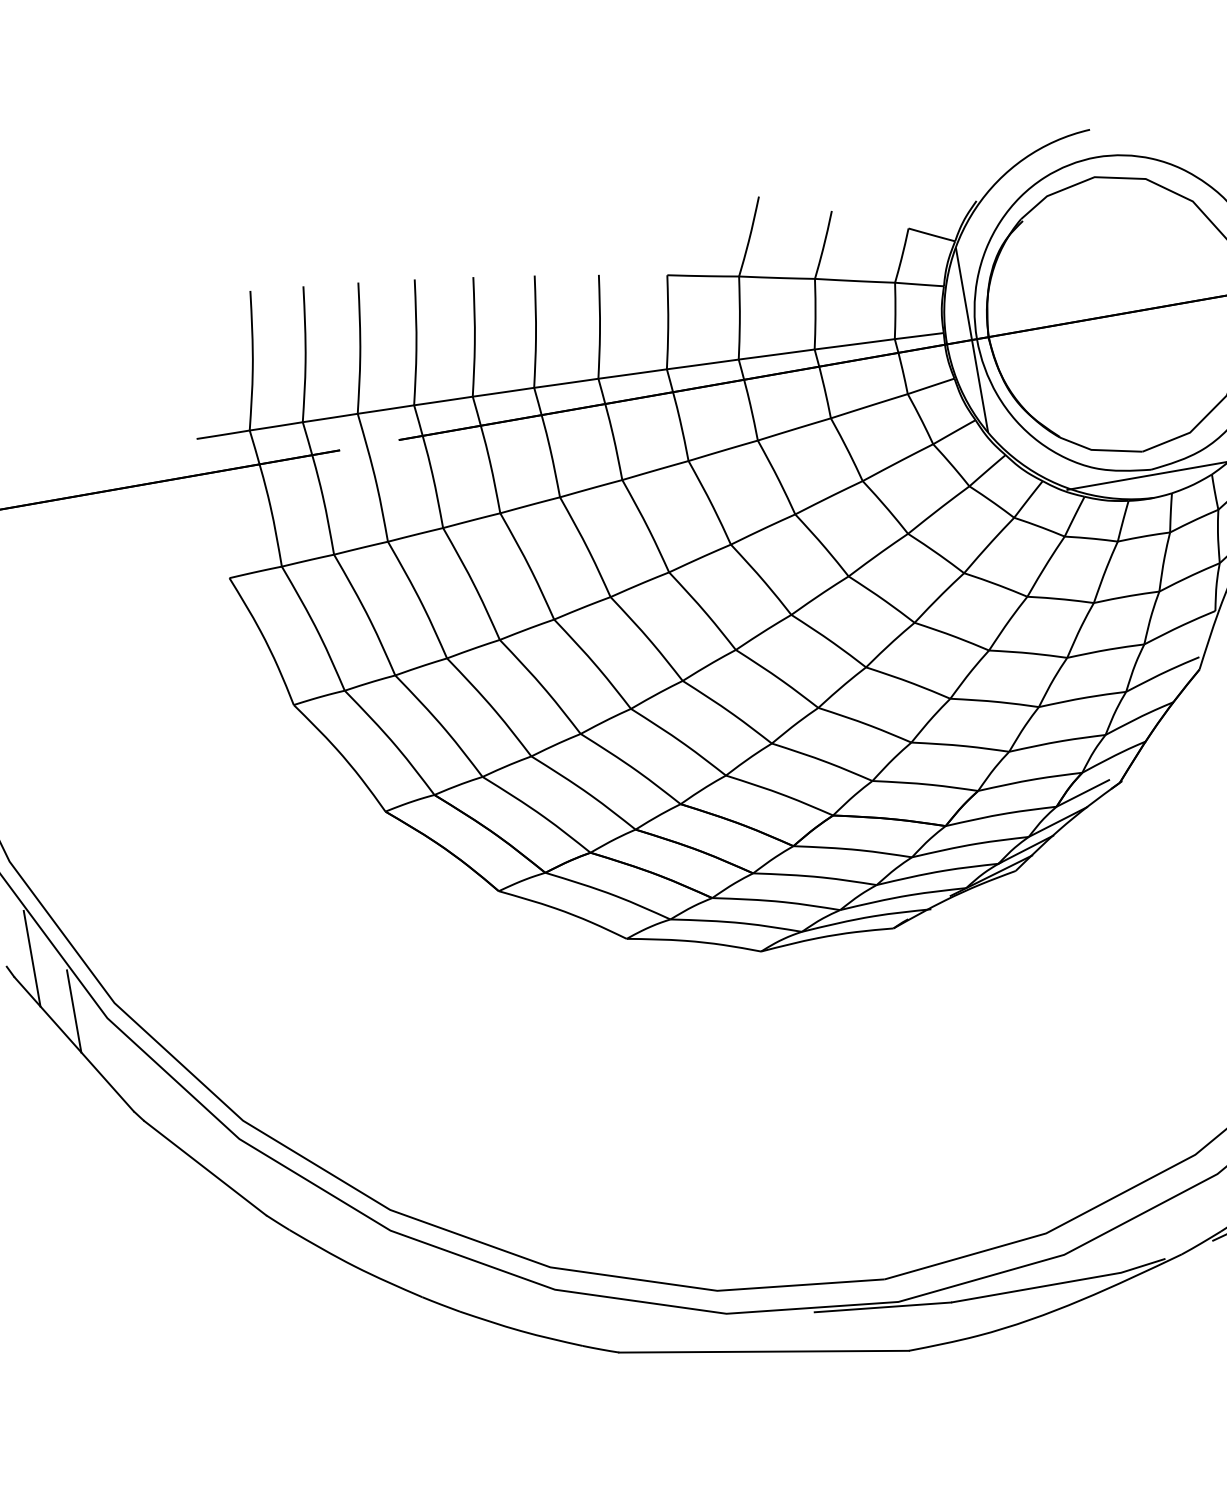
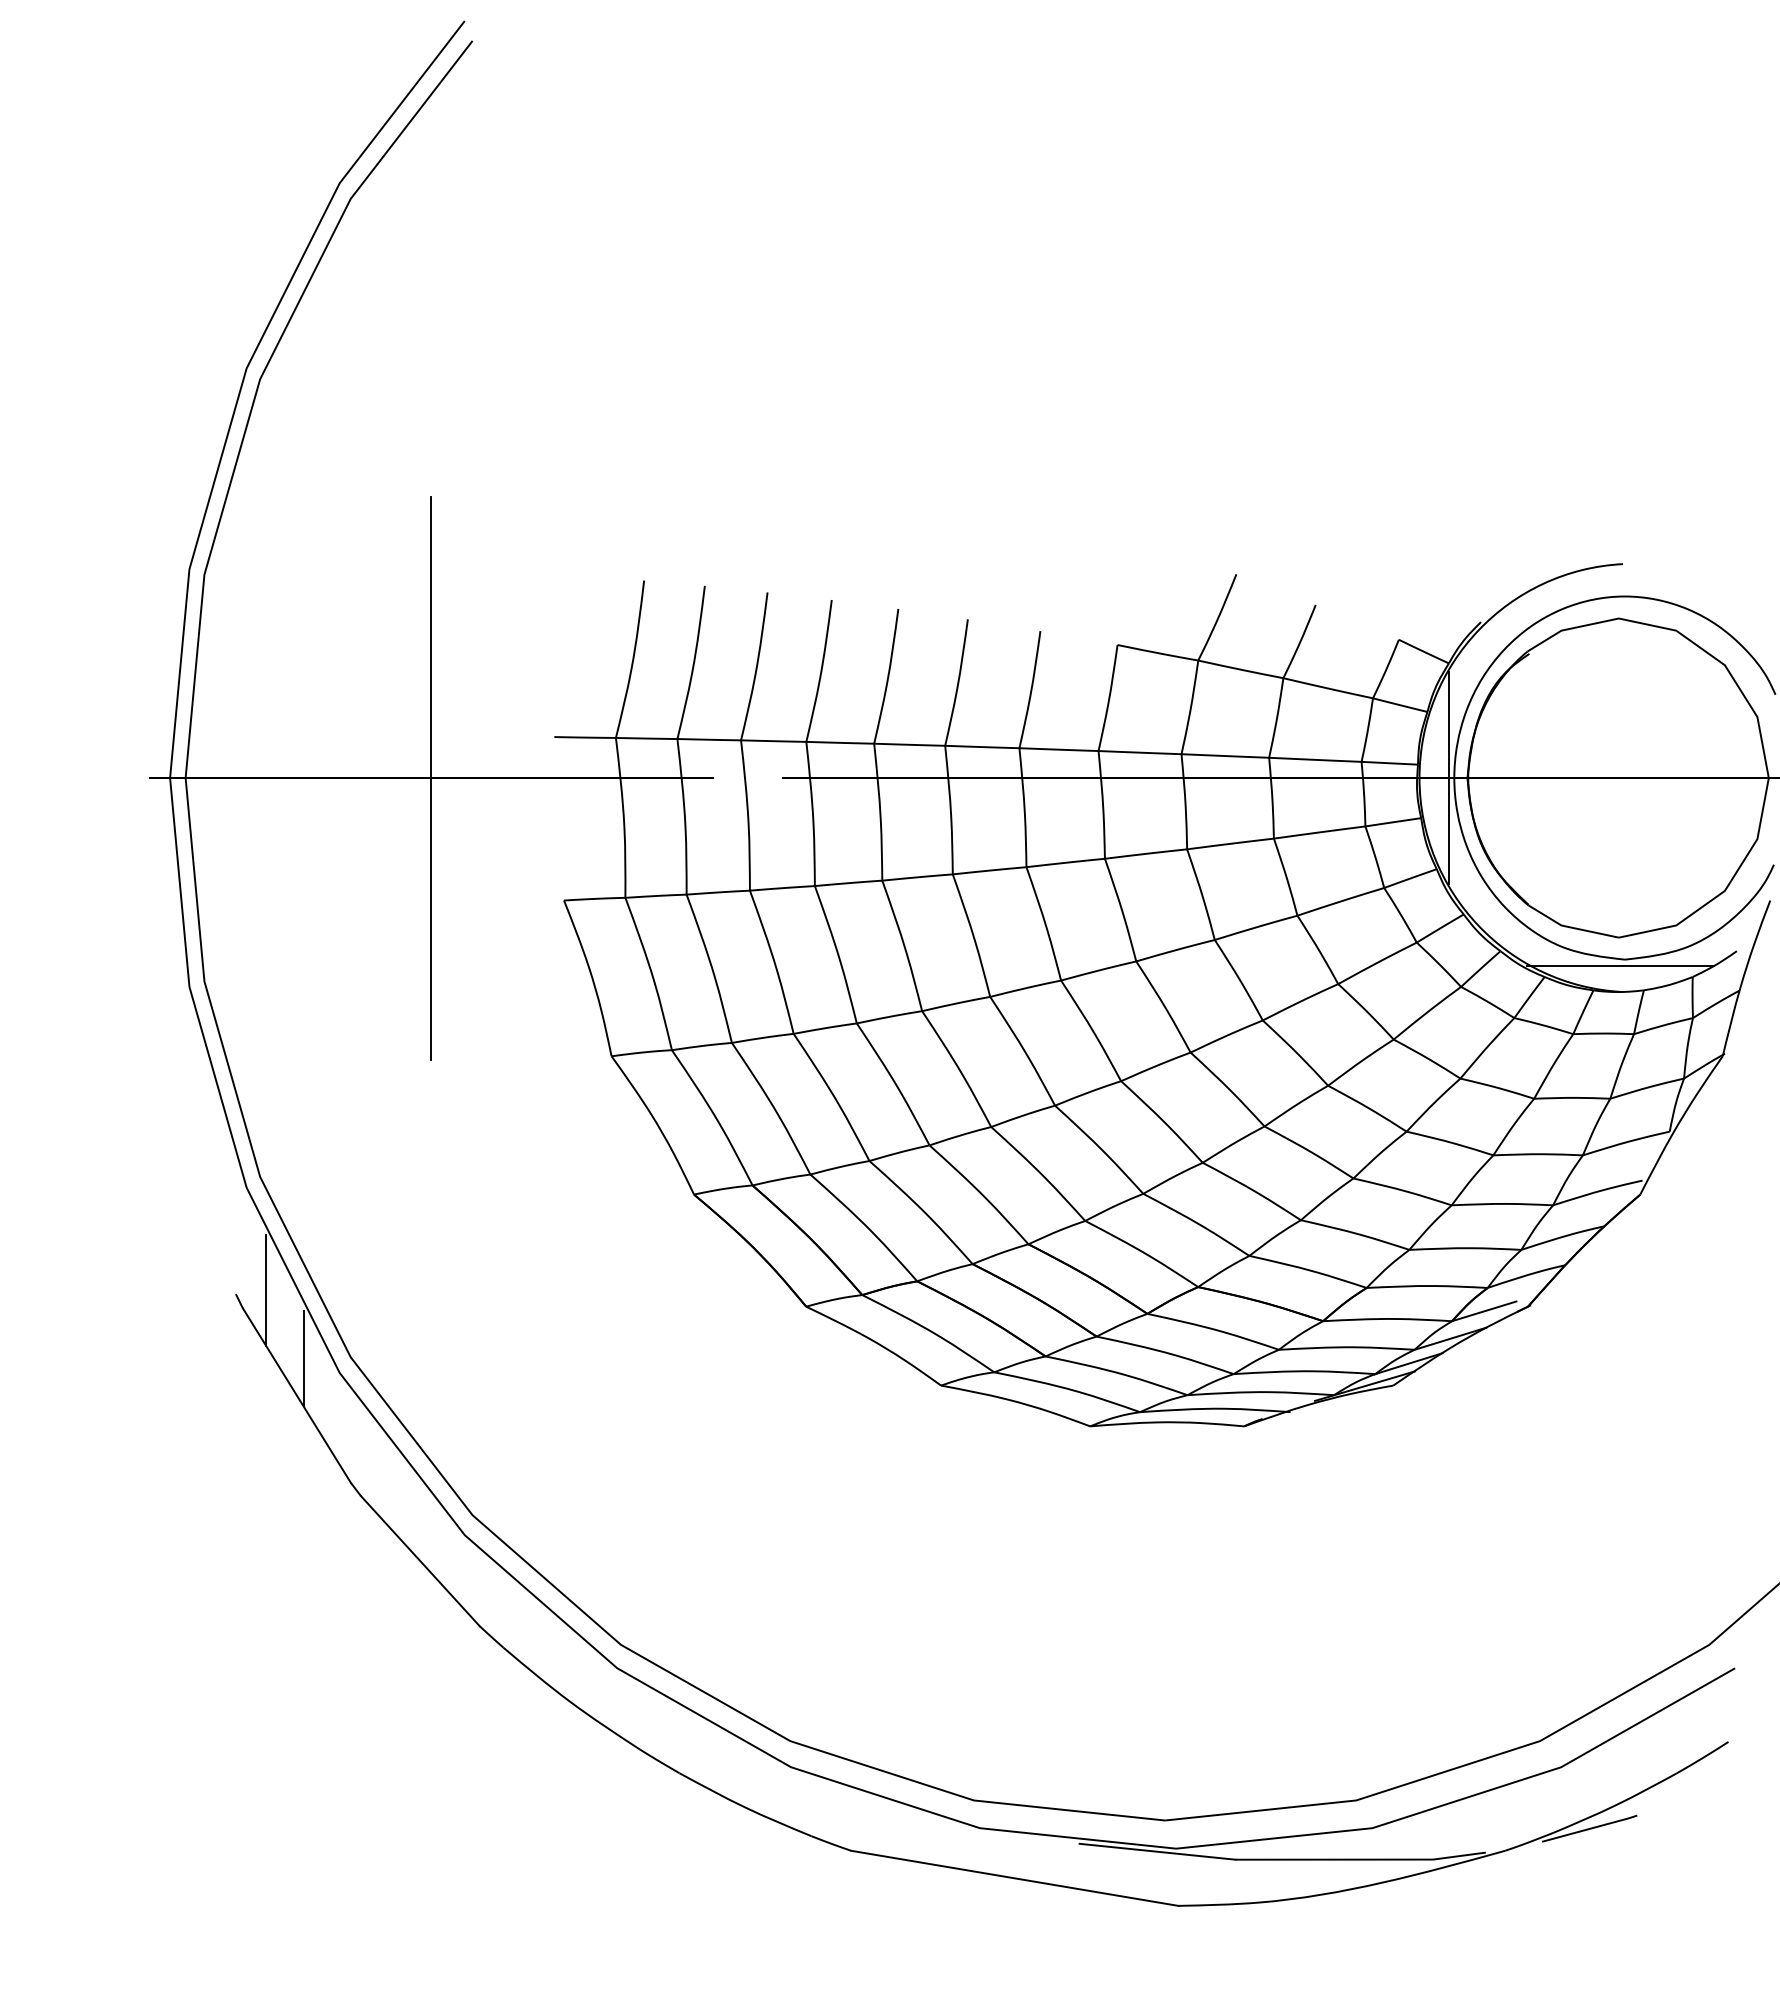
line: (97, 492) -> (431, 777), added

